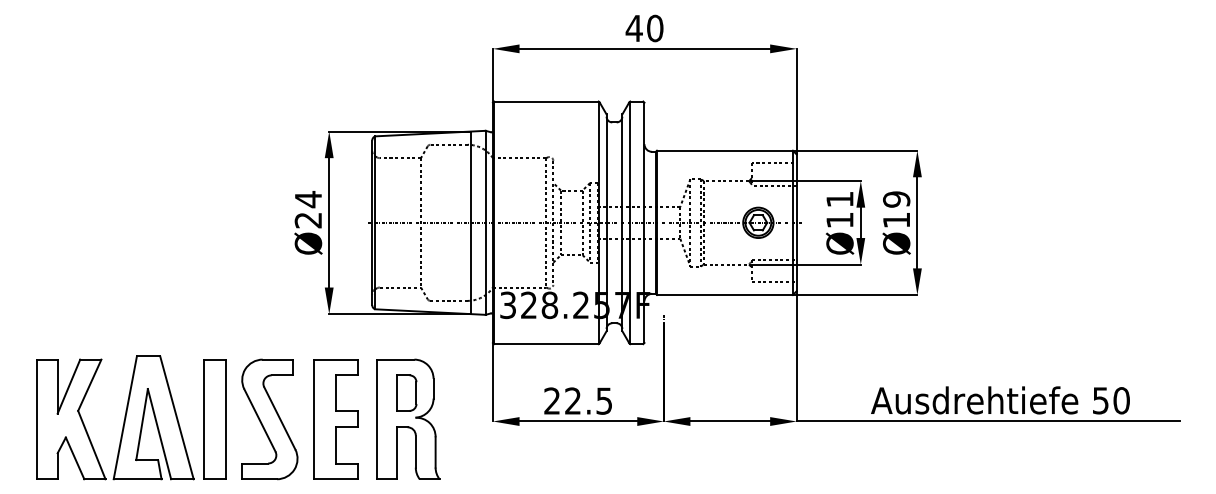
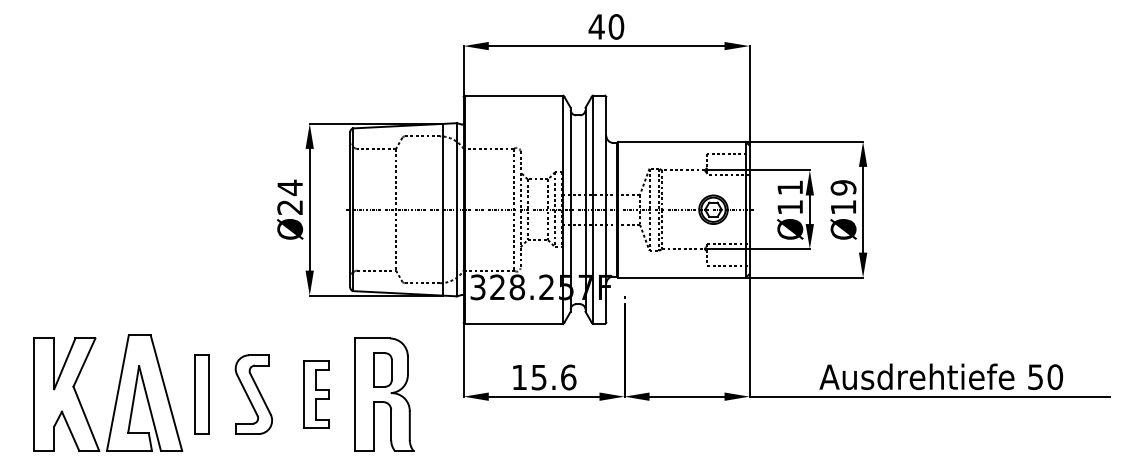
text: (578, 401) -> (544, 377), 22.5 -> 15.6
part: (214, 419) -> (201, 394), size x0.7
part: (269, 419) -> (253, 394), size x0.7
part: (335, 419) -> (315, 394), size x0.6

